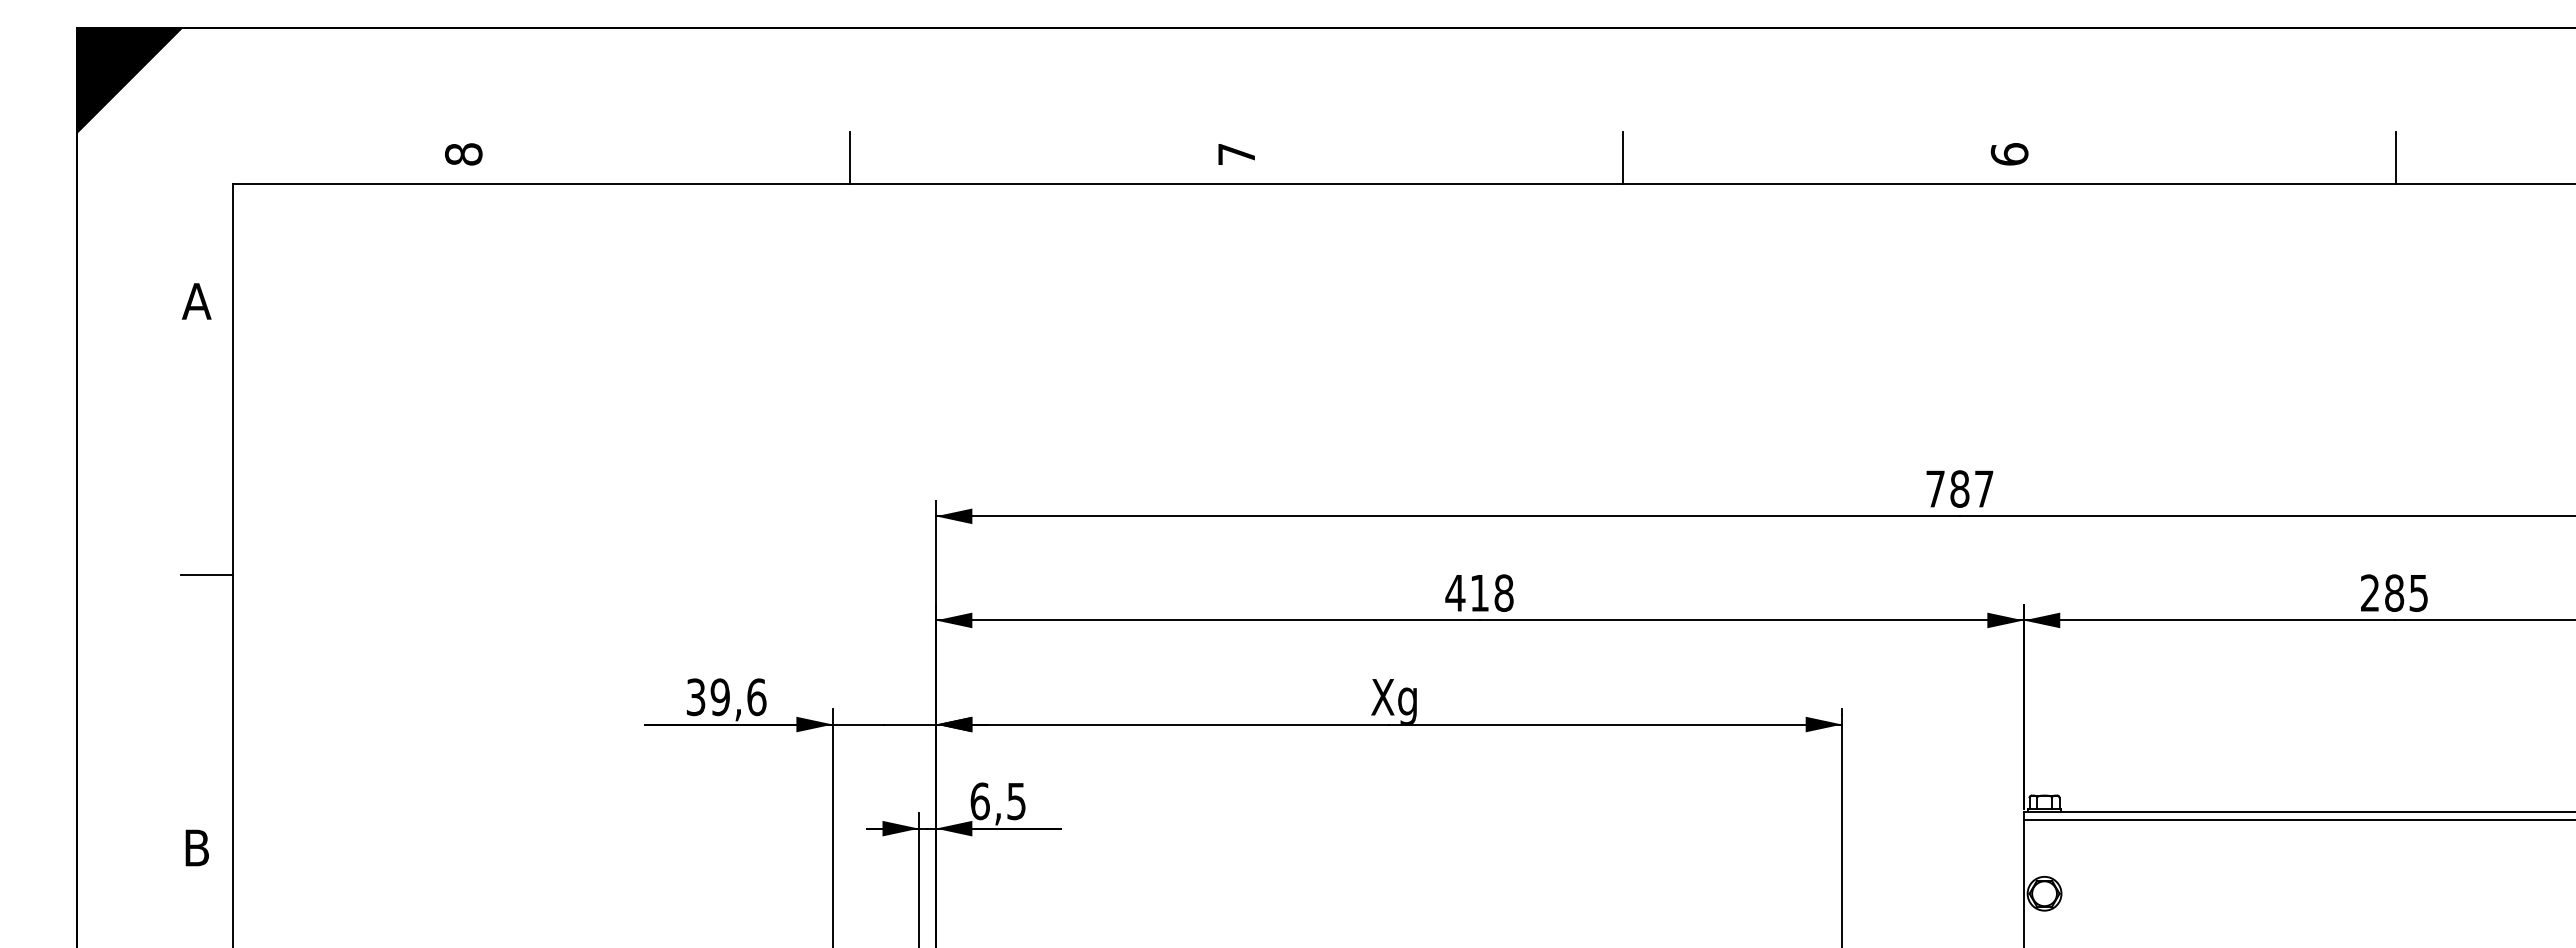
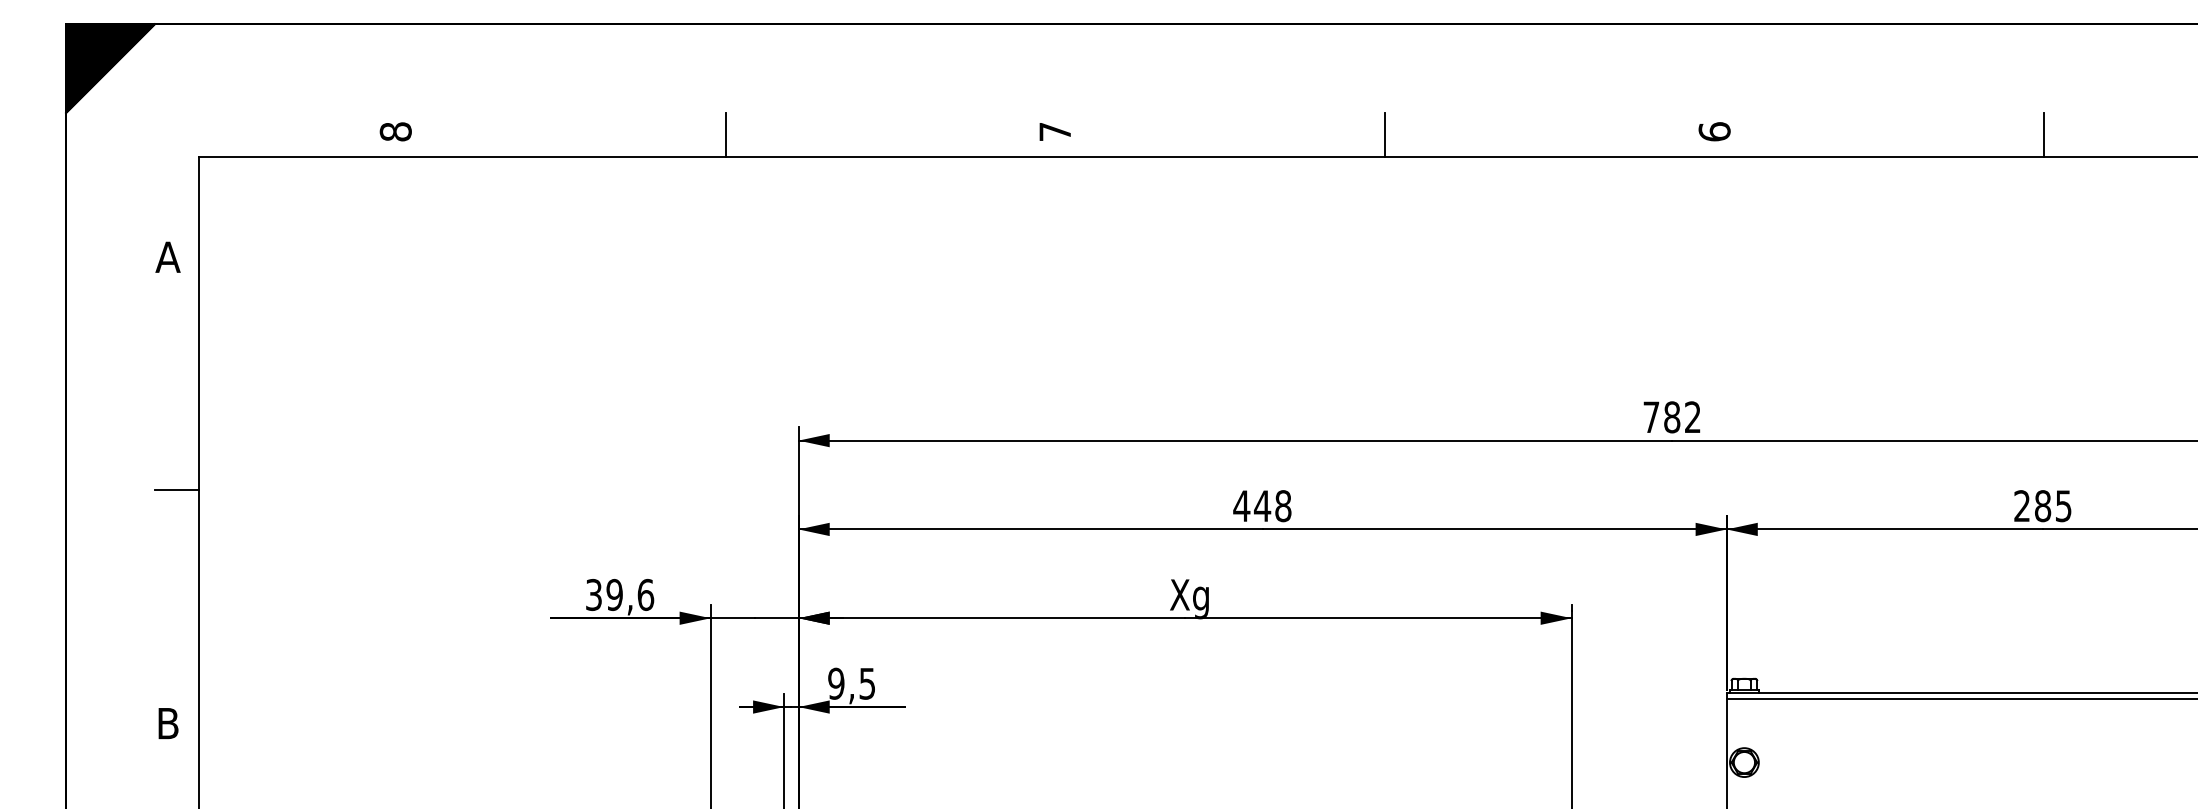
text: (1984, 488) -> (1693, 416), 787 -> 782
text: (1479, 593) -> (1262, 506), 418 -> 448
text: (979, 801) -> (835, 683), 6,5 -> 9,5

